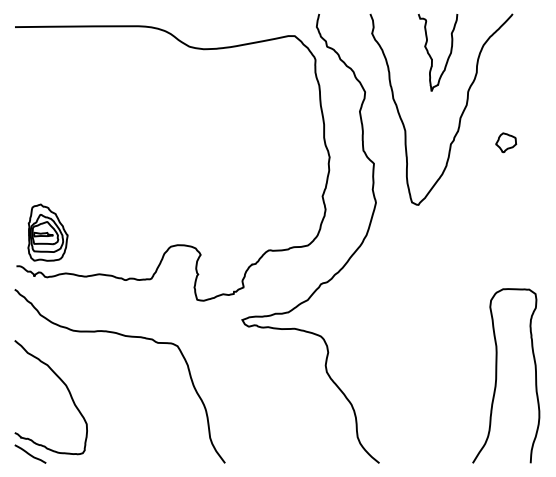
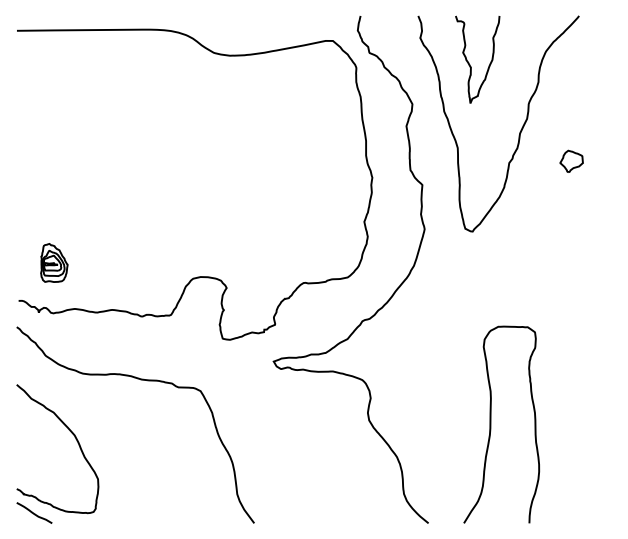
curve: (430, 55) -> (469, 62), moved
part: (48, 232) -> (54, 262), size x0.6
curve: (497, 375) -> (491, 424), moved

